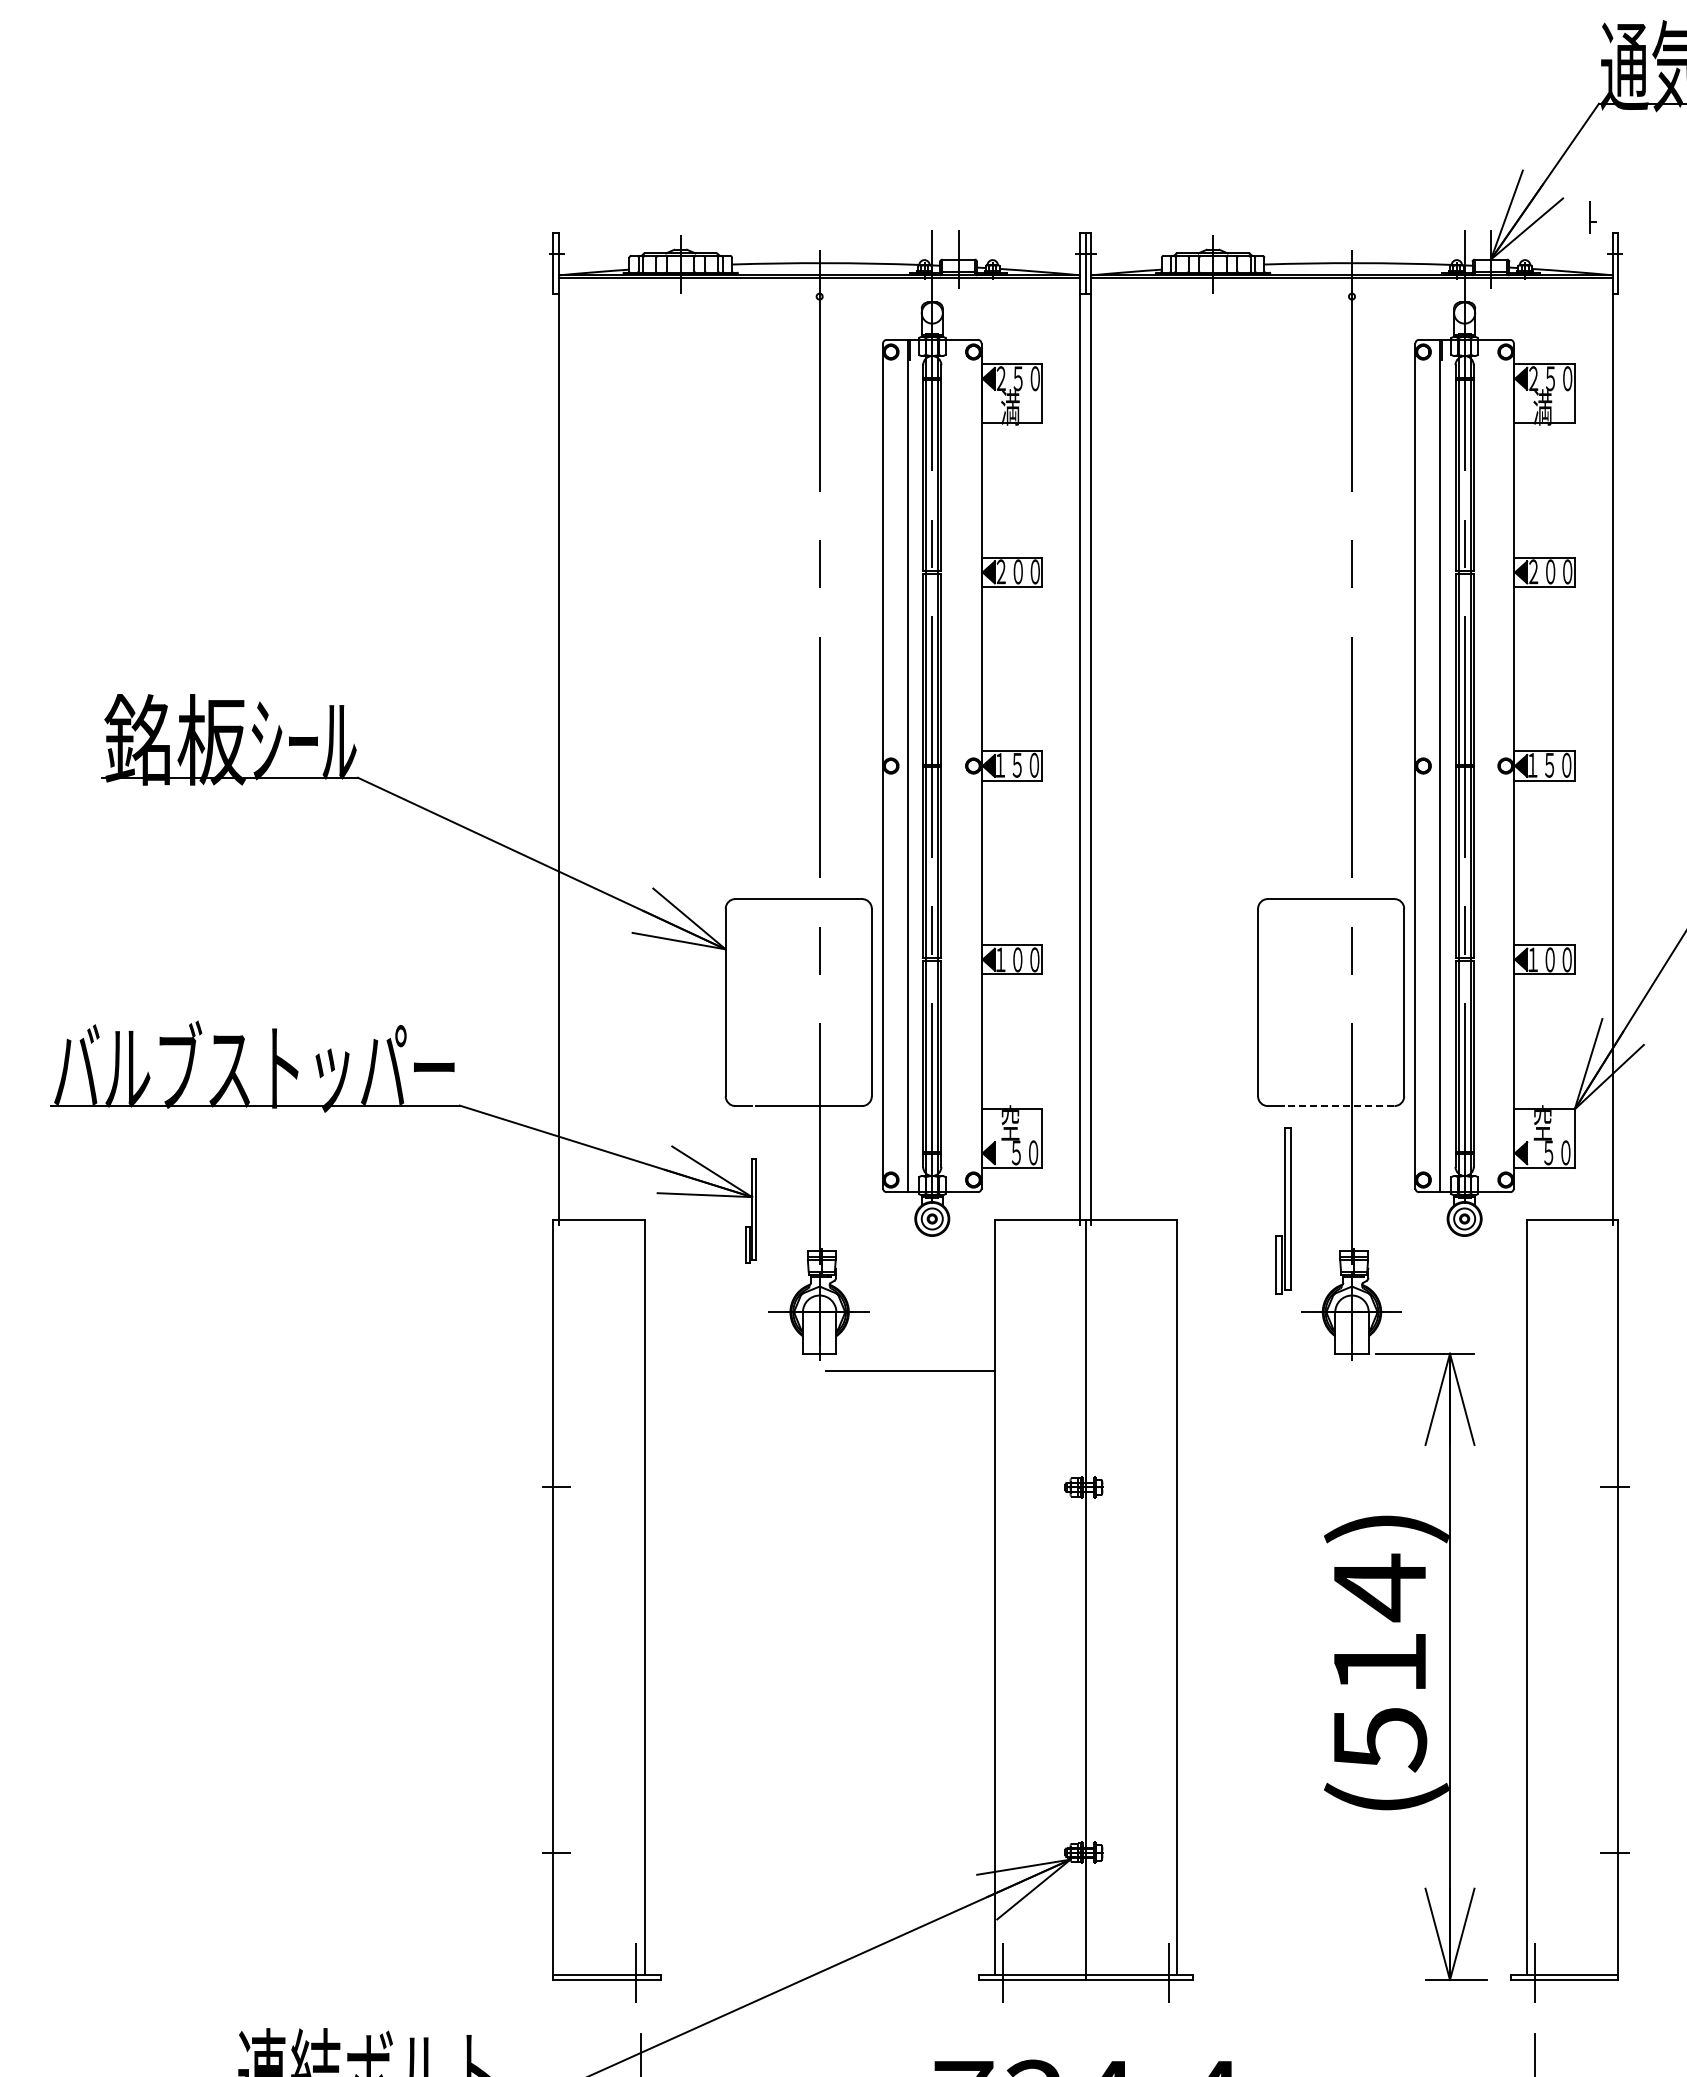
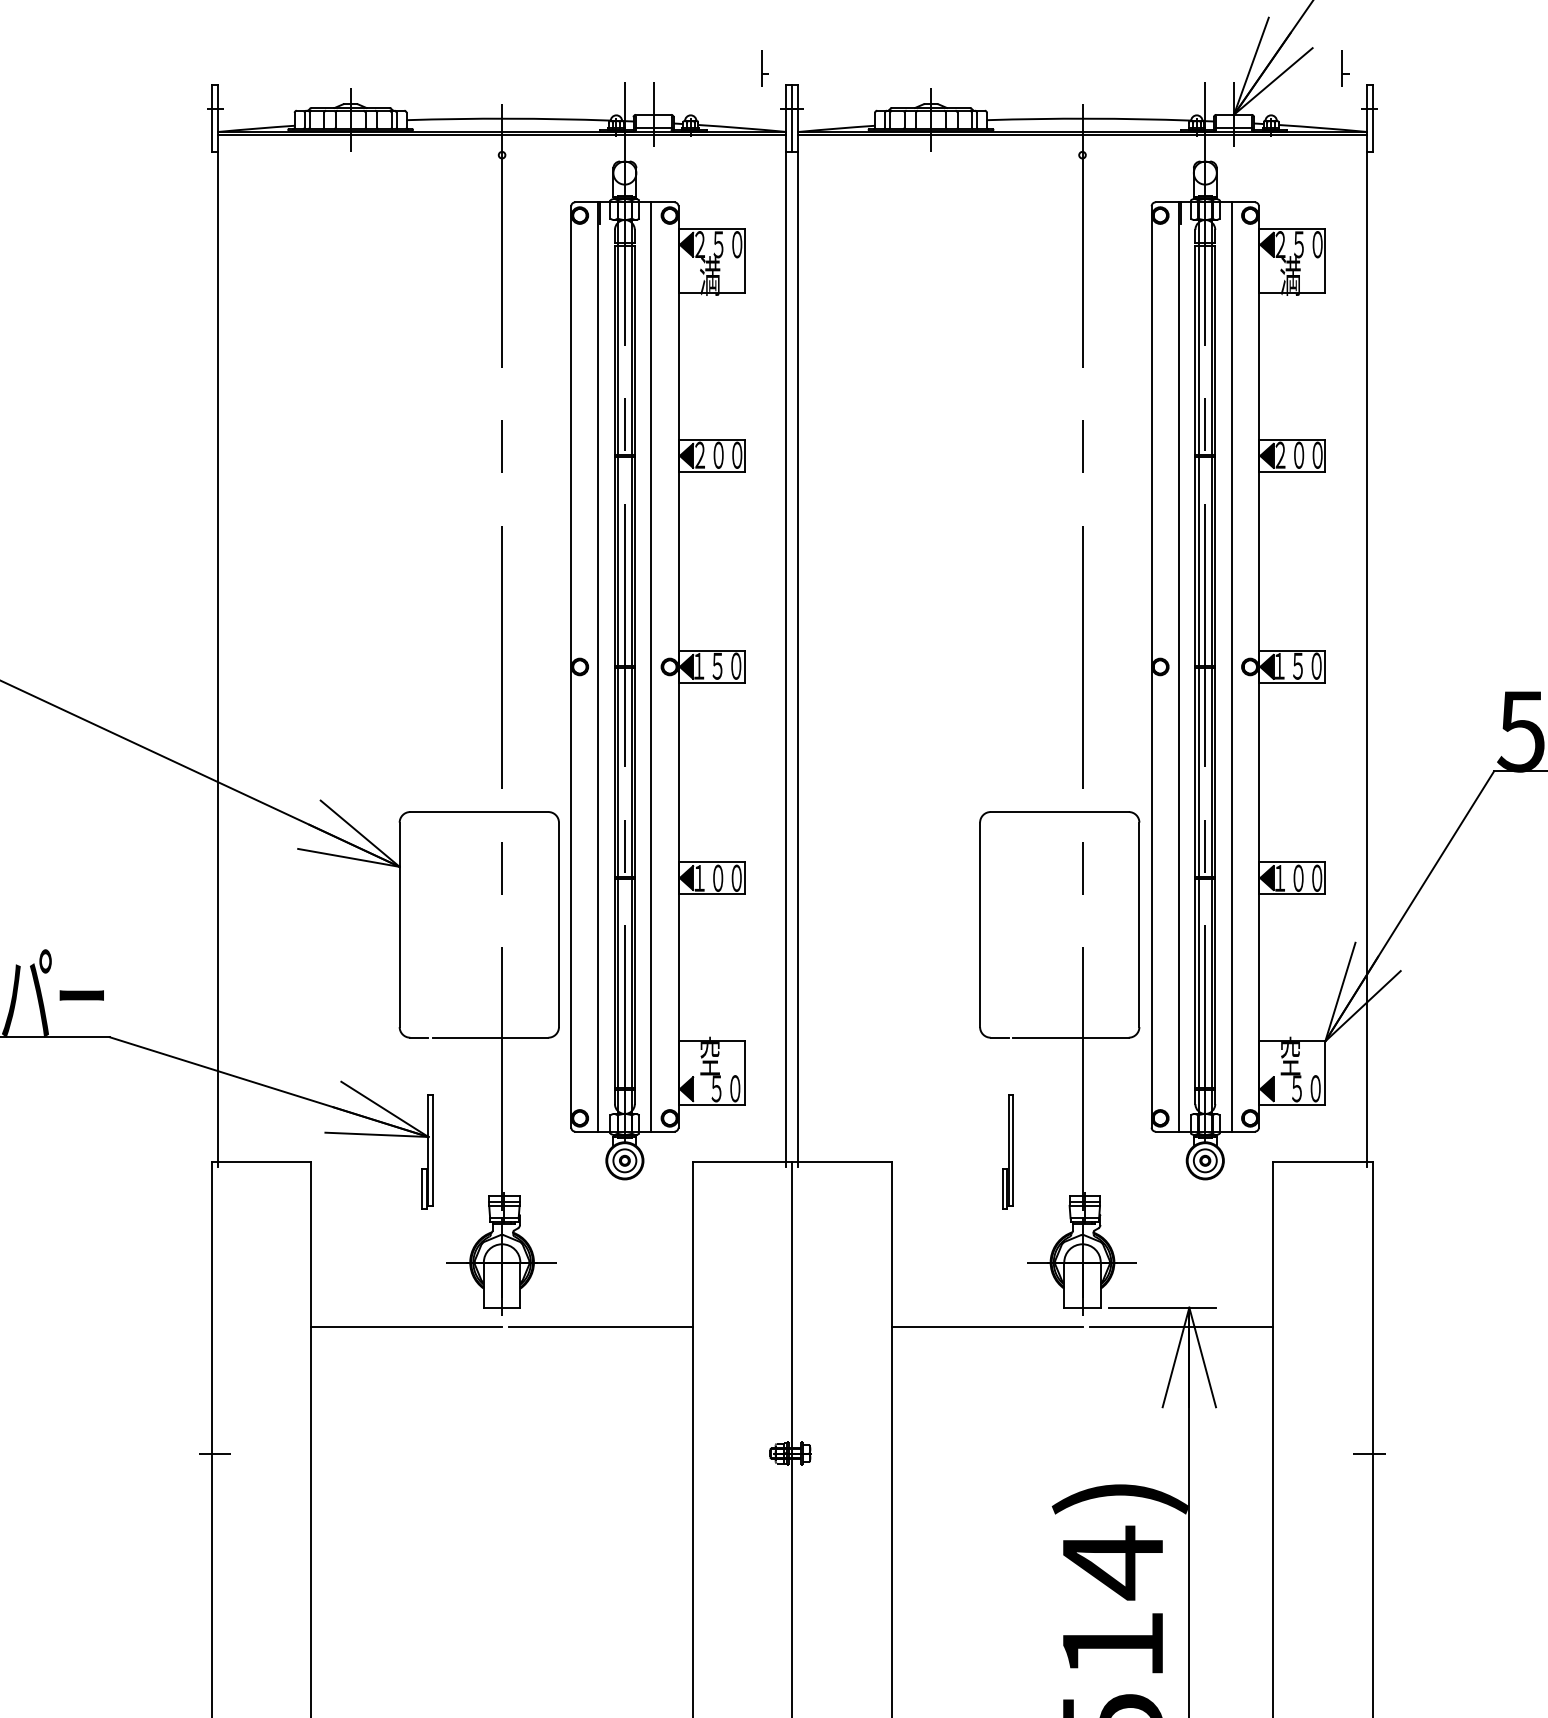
part: (1060, 217) -> (764, 68), added
line: (956, 765) -> (651, 666), added
line: (1489, 765) -> (1232, 666), added
line: (1340, 1106) -> (1069, 1038), dashed -> solid
part: (1283, 1210) -> (1007, 1151), size x0.62
line: (731, 1371) -> (405, 1327), added
line: (1264, 1371) -> (987, 1327), added
line: (1442, 1371) -> (1181, 1327), added

